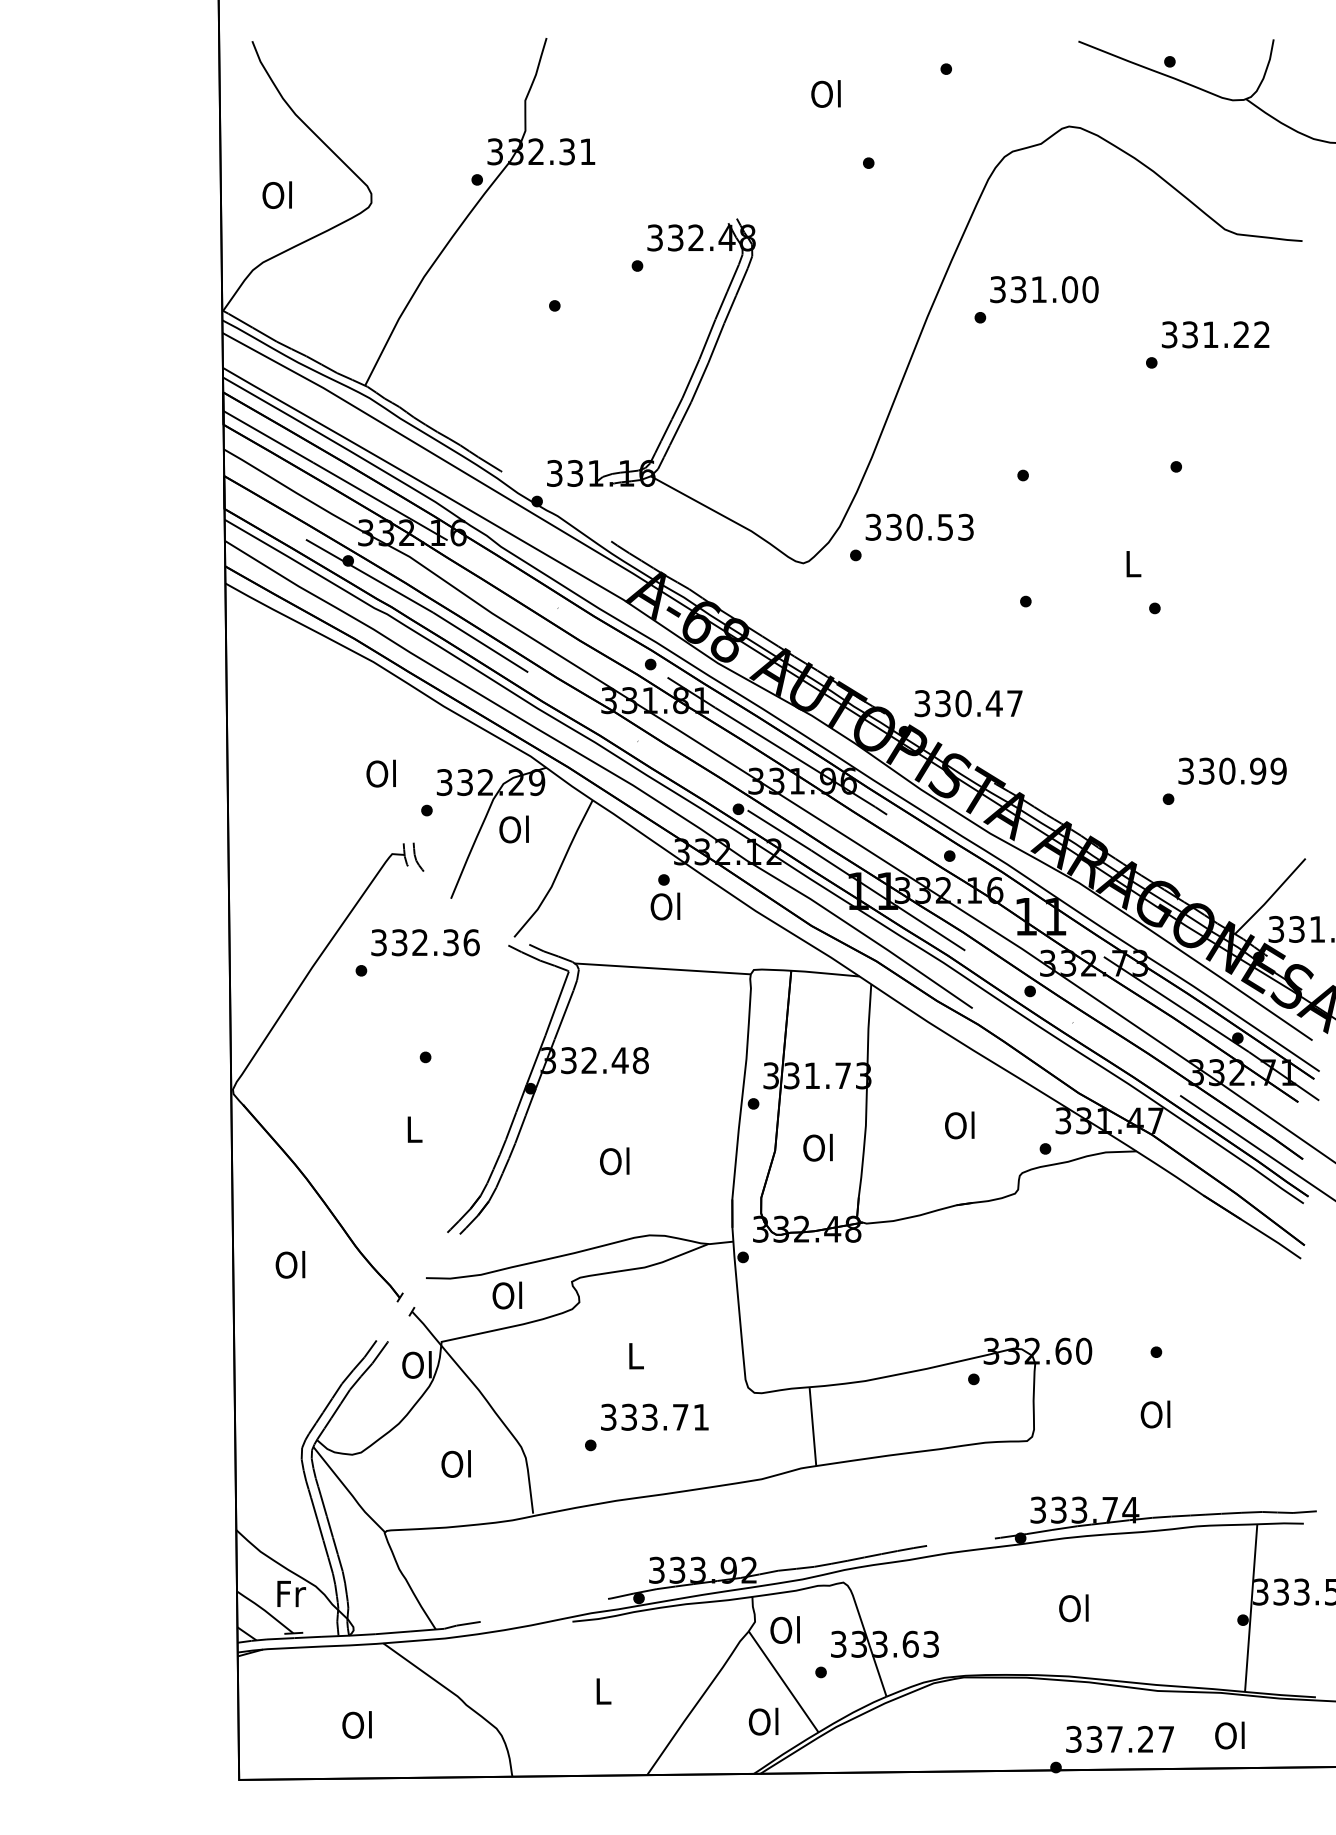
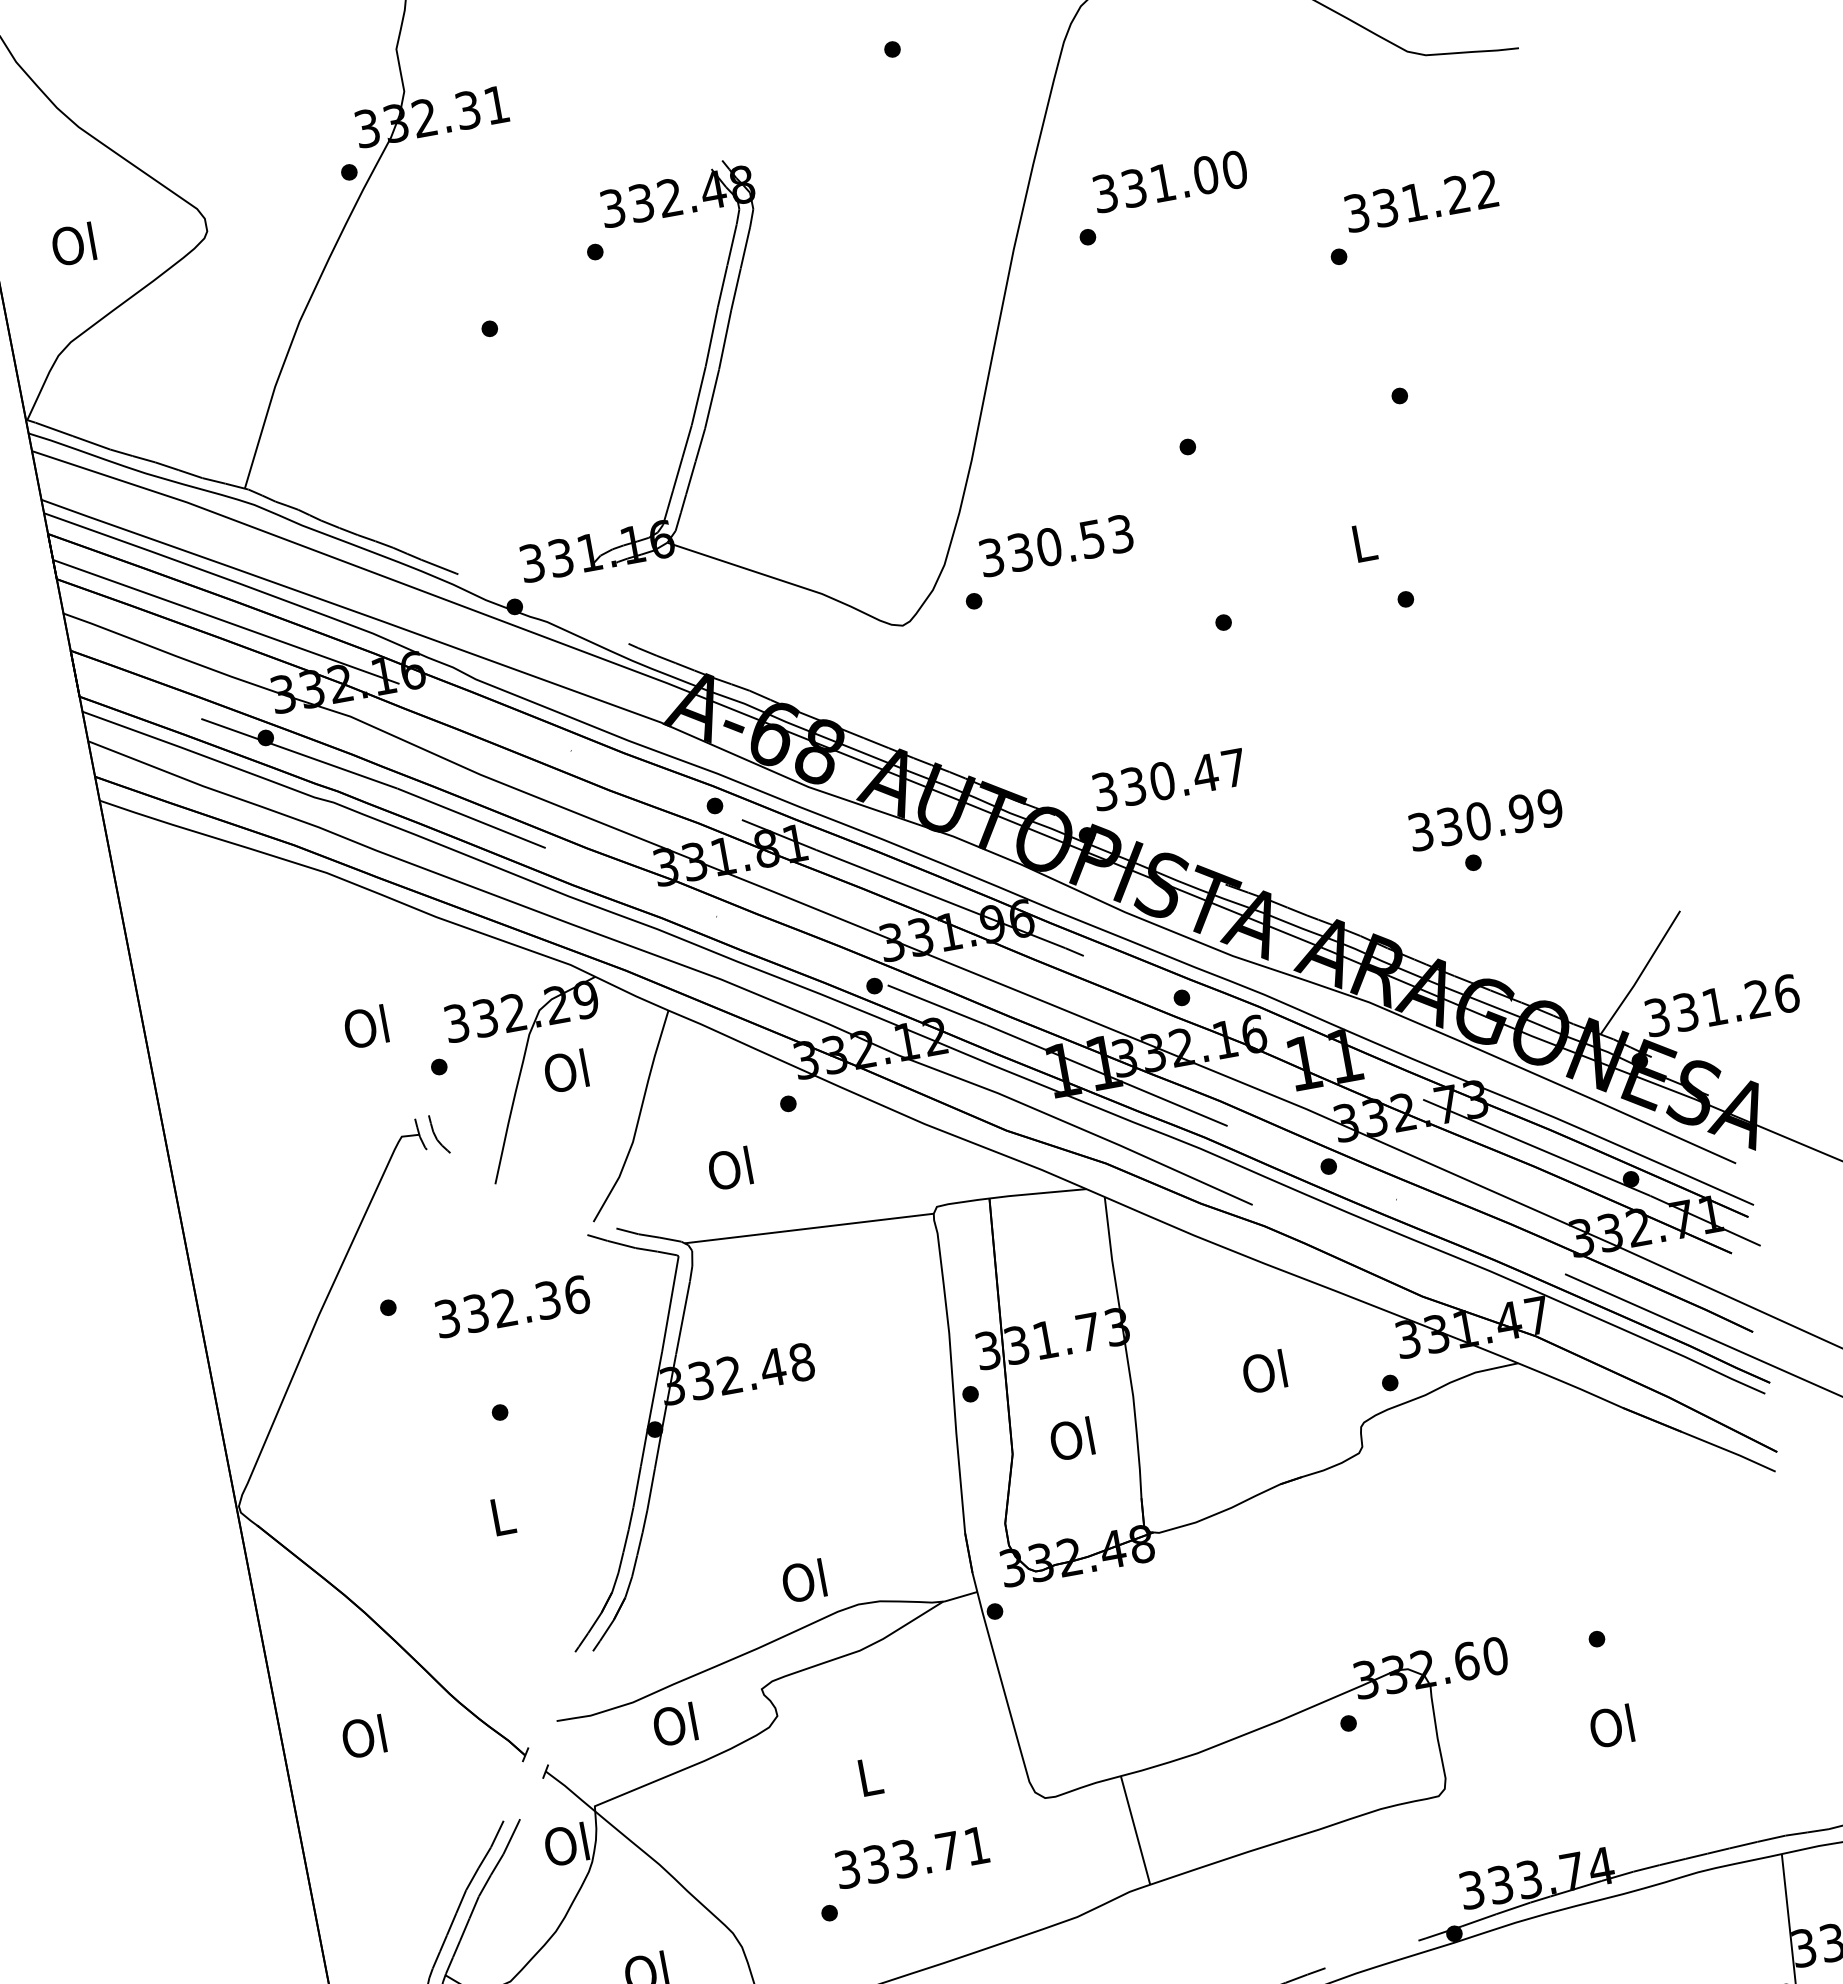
text: (1232, 770) -> (1485, 818), moved
text: (665, 906) -> (730, 1168), moved
text: (425, 942) -> (512, 1306), moved
text: (614, 1161) -> (803, 1581), moved

